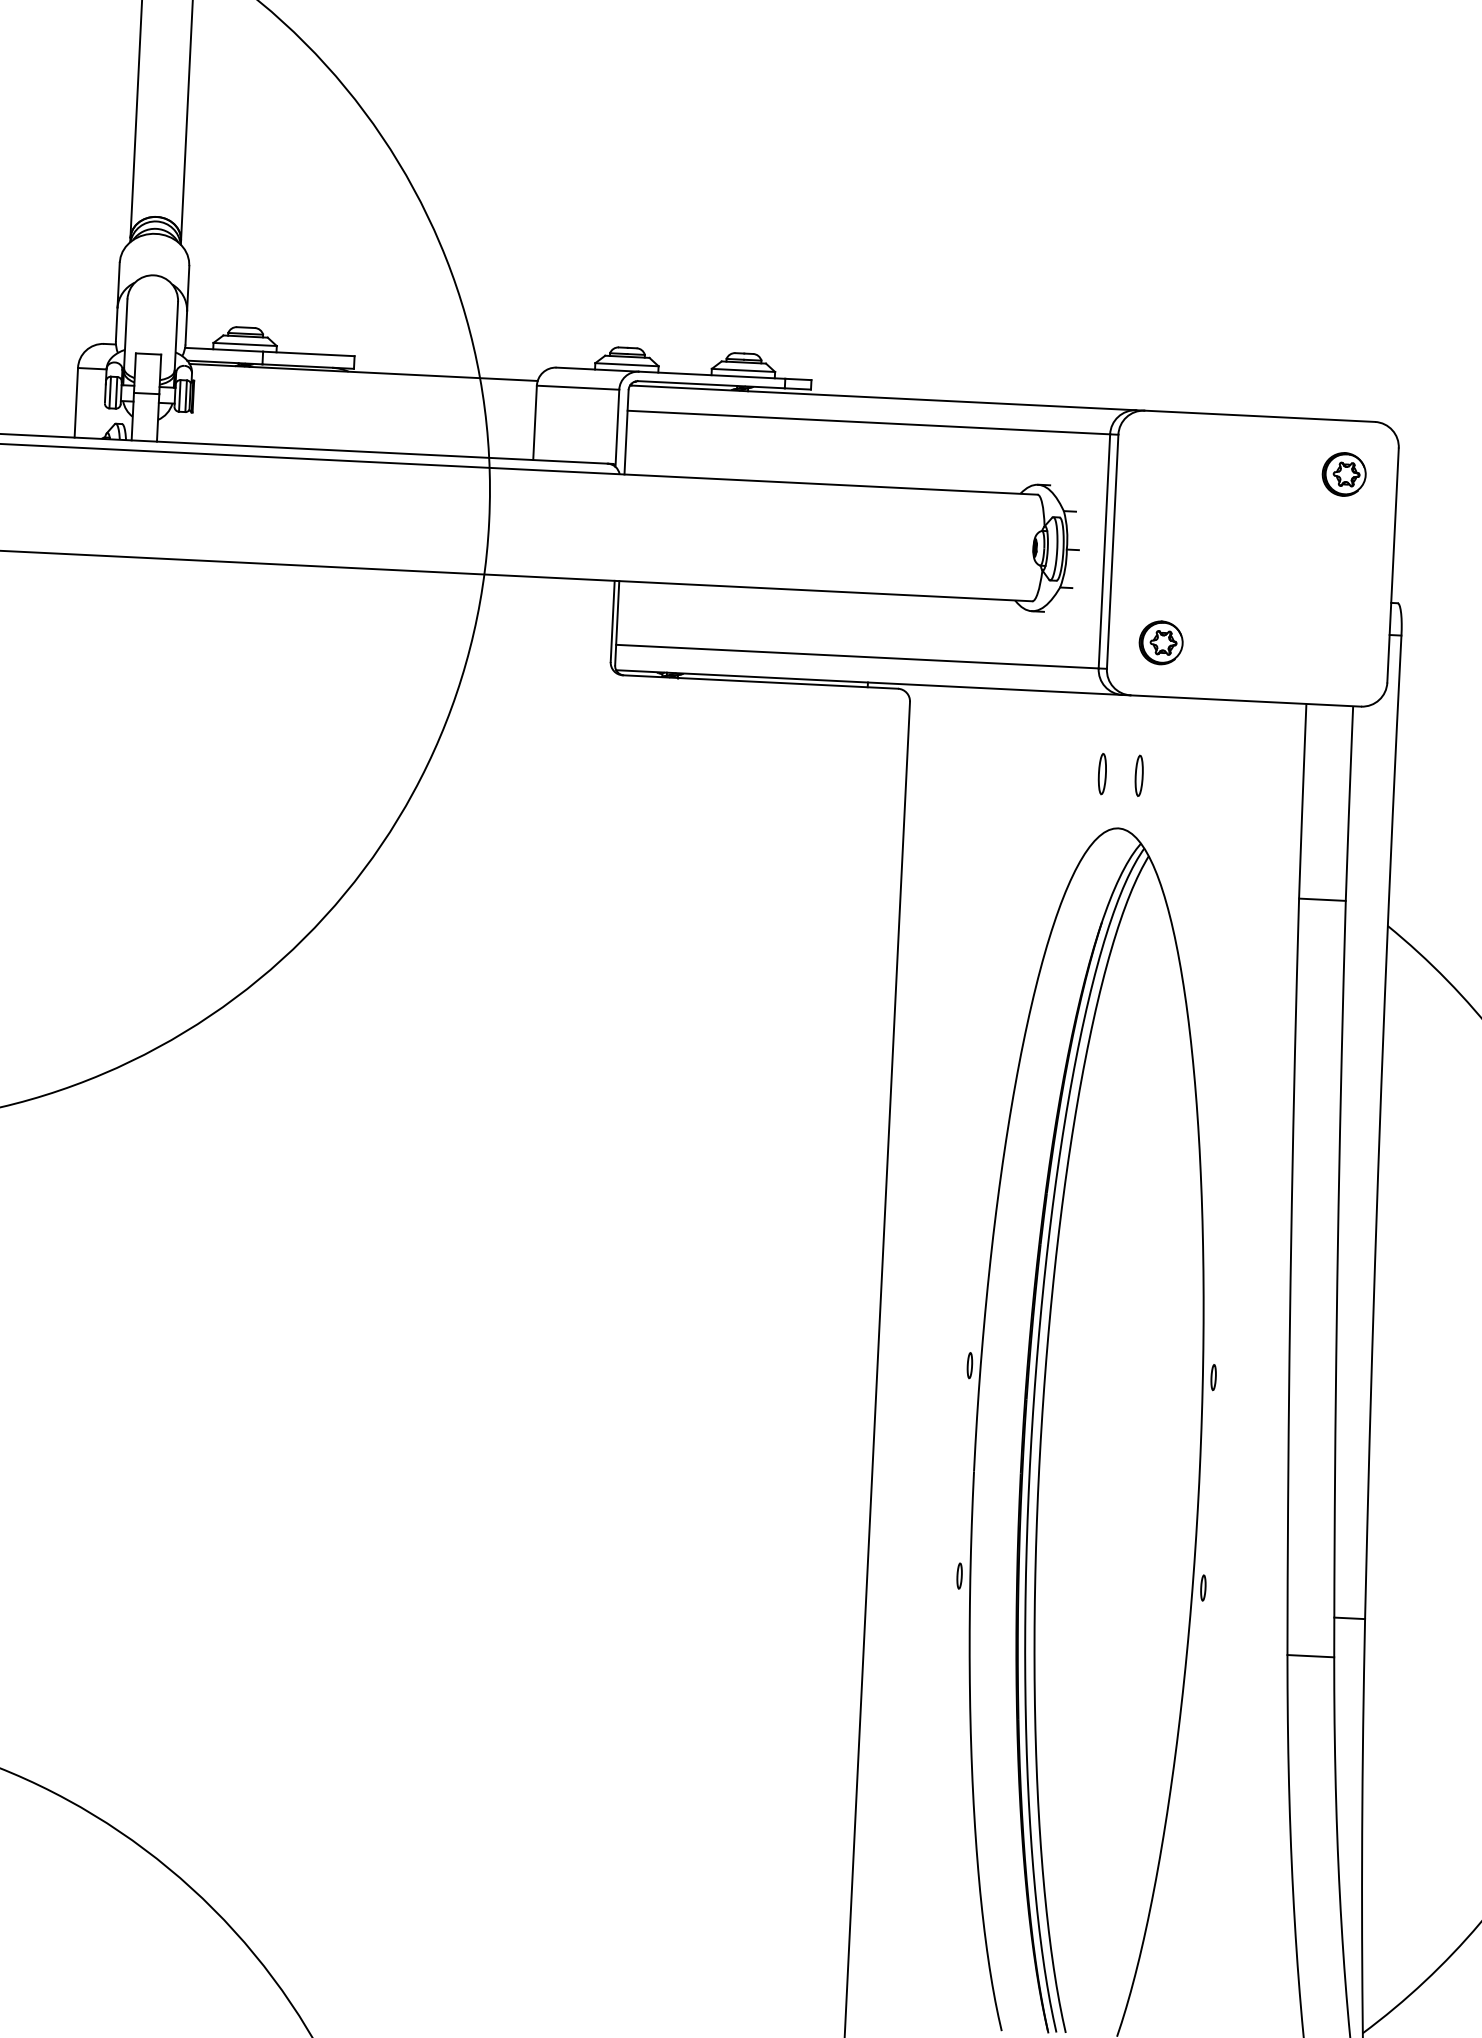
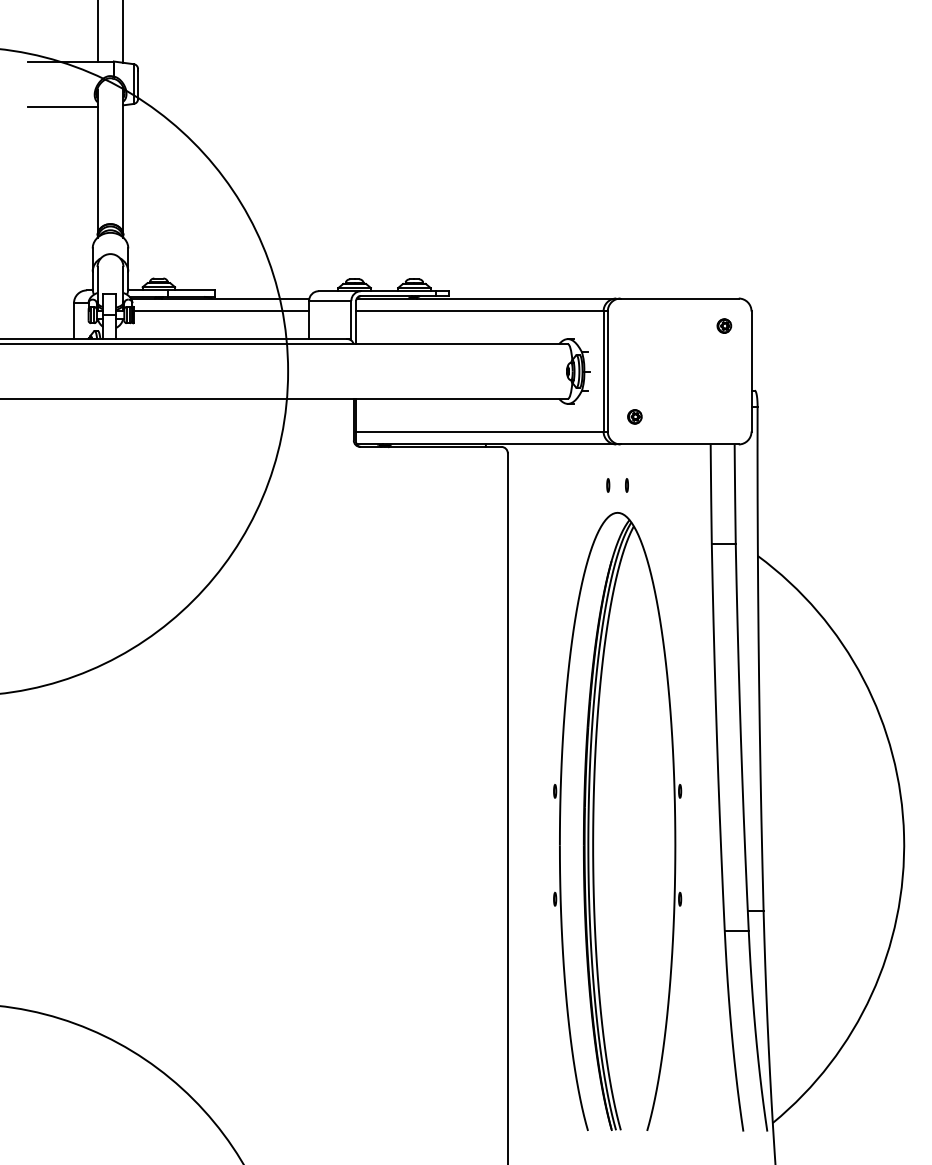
line: (364, 397) -> (221, 311), added
part: (1344, 473) -> (724, 325), size x0.62
part: (1160, 642) -> (634, 416), size x0.62
part: (1103, 774) -> (608, 485), size x0.62
part: (1138, 775) -> (626, 485), size x0.62

